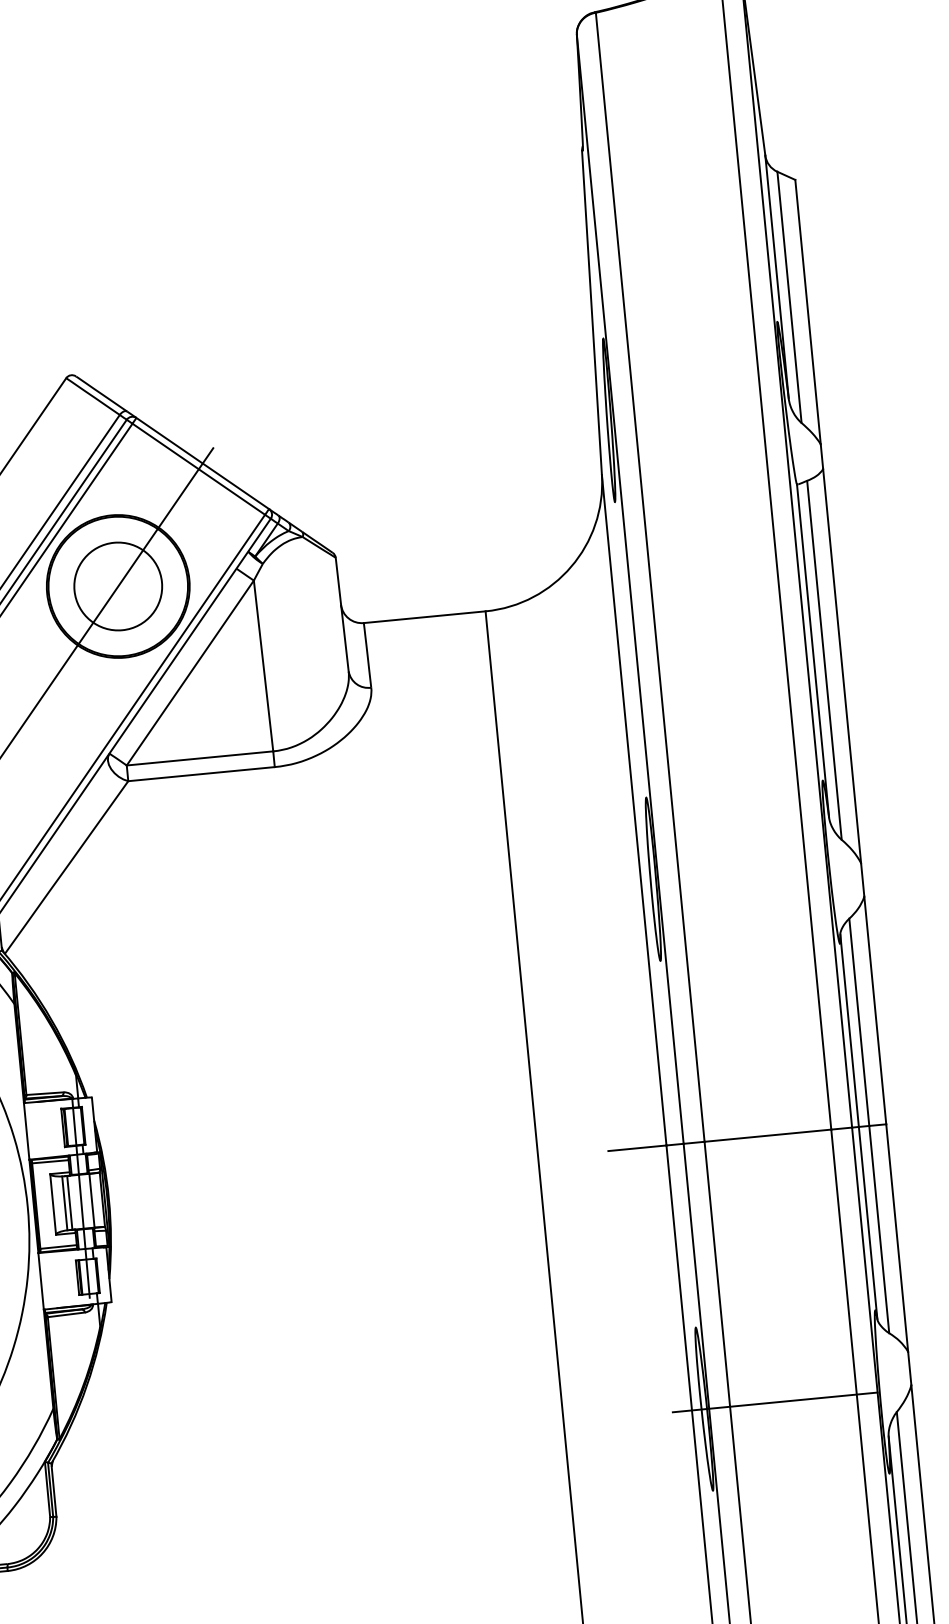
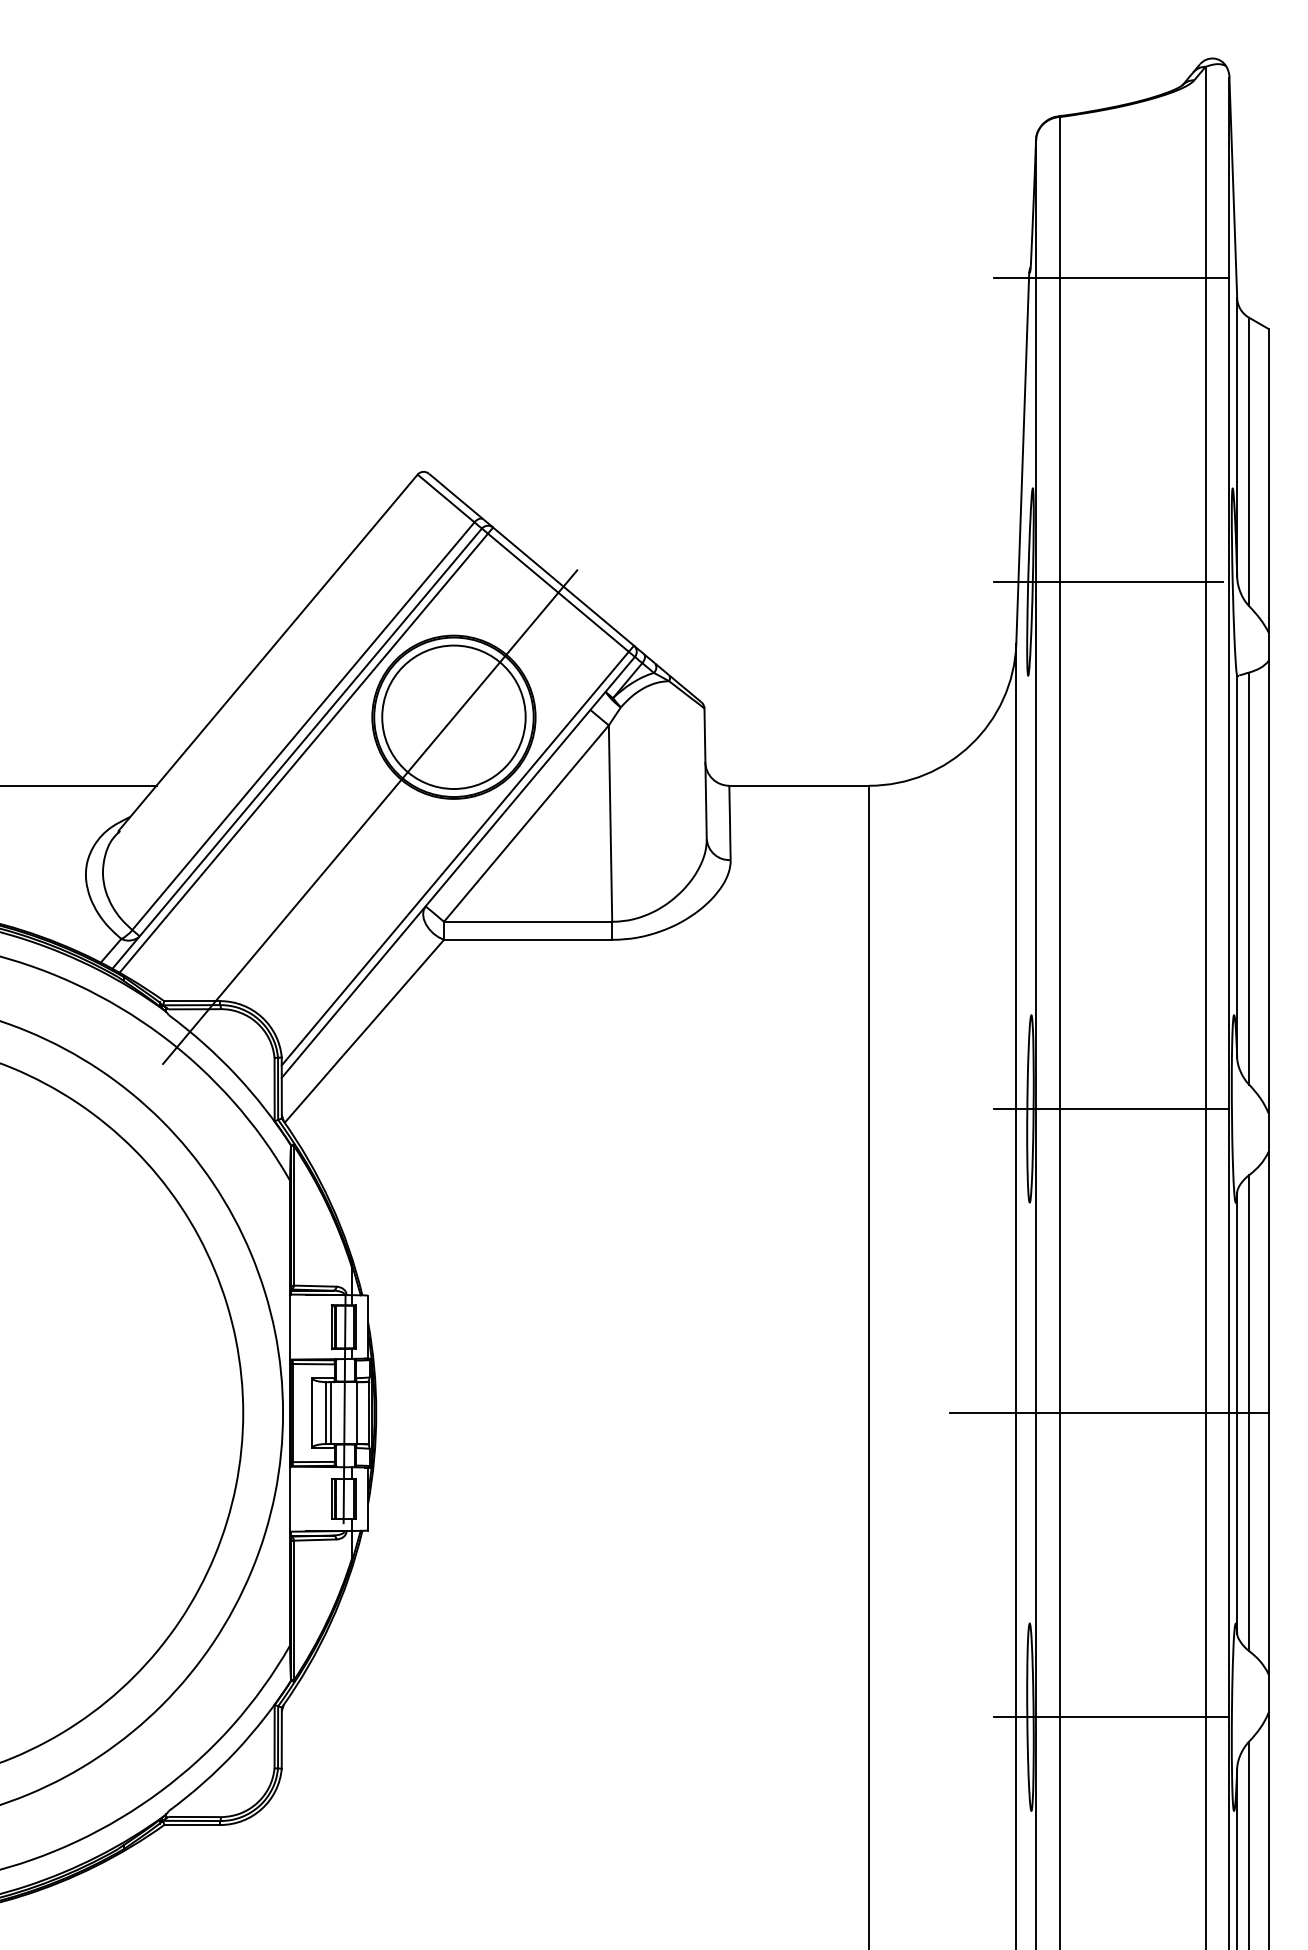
line: (654, 148) -> (1111, 277), added
line: (677, 414) -> (1108, 582), added
circle: (117, 586) -> (453, 717), size x1.43
line: (723, 872) -> (1111, 1108), added

